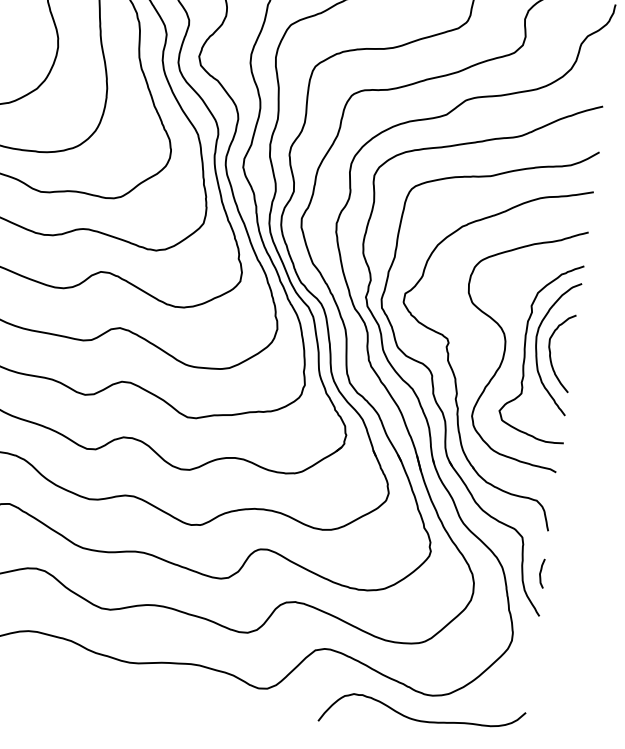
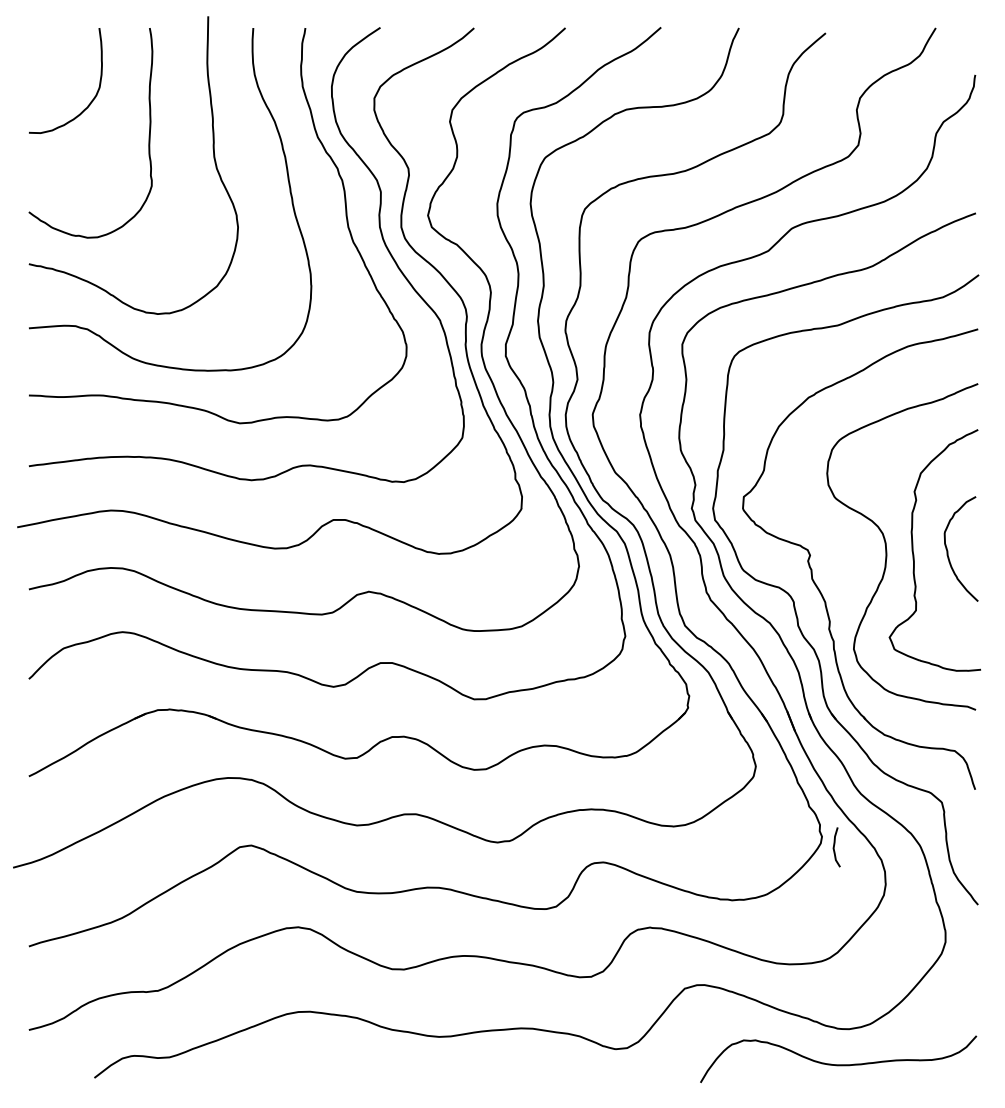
curve: (537, 349) -> (929, 549), removed
curve: (540, 573) -> (834, 847), moved

